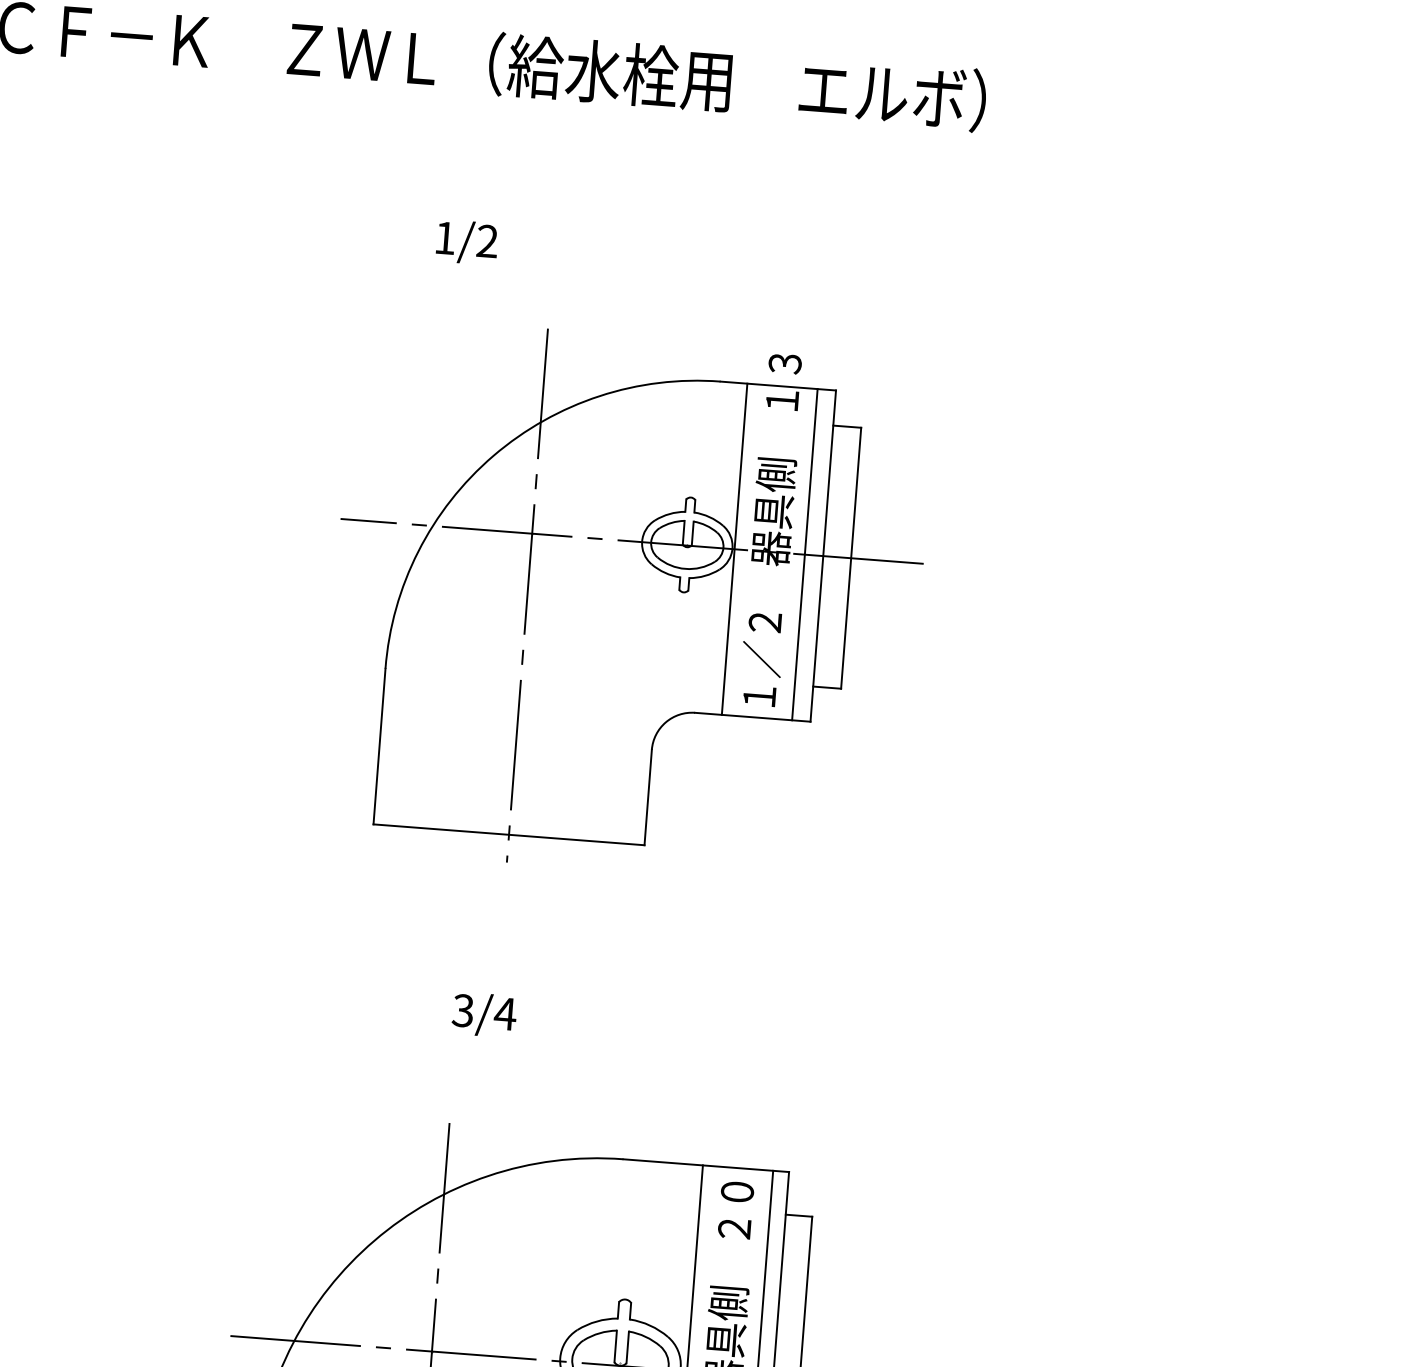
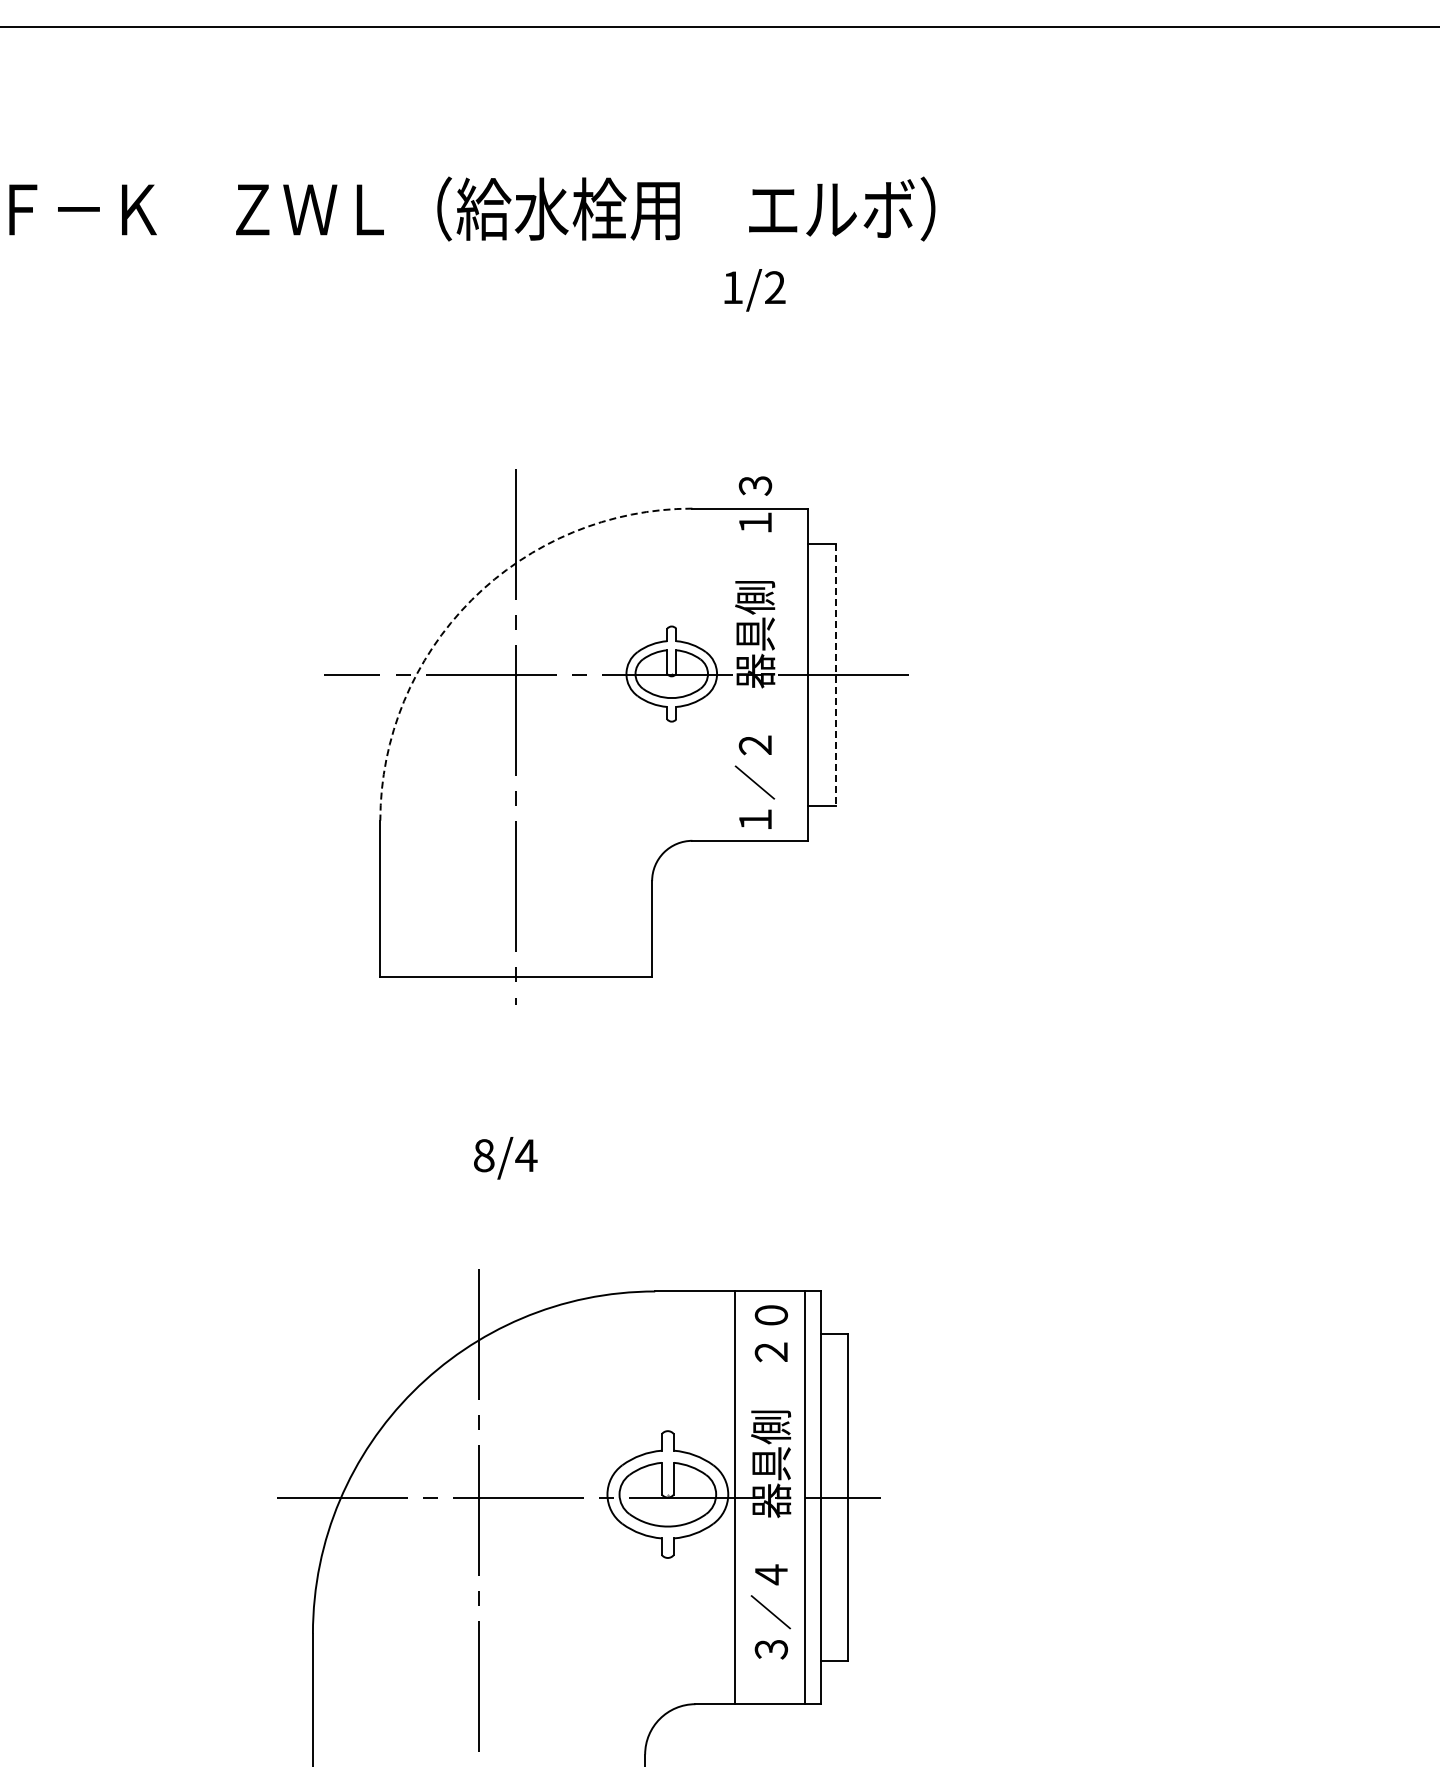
text: (466, 242) -> (754, 290), moved
arc: (493, 456) -> (471, 600), solid -> dashed
line: (734, 549) -> (719, 674), removed
line: (804, 554) -> (789, 674), removed
line: (851, 558) -> (836, 674), solid -> dashed
text: (462, 1010) -> (483, 1155), 3/4 -> 8/4

